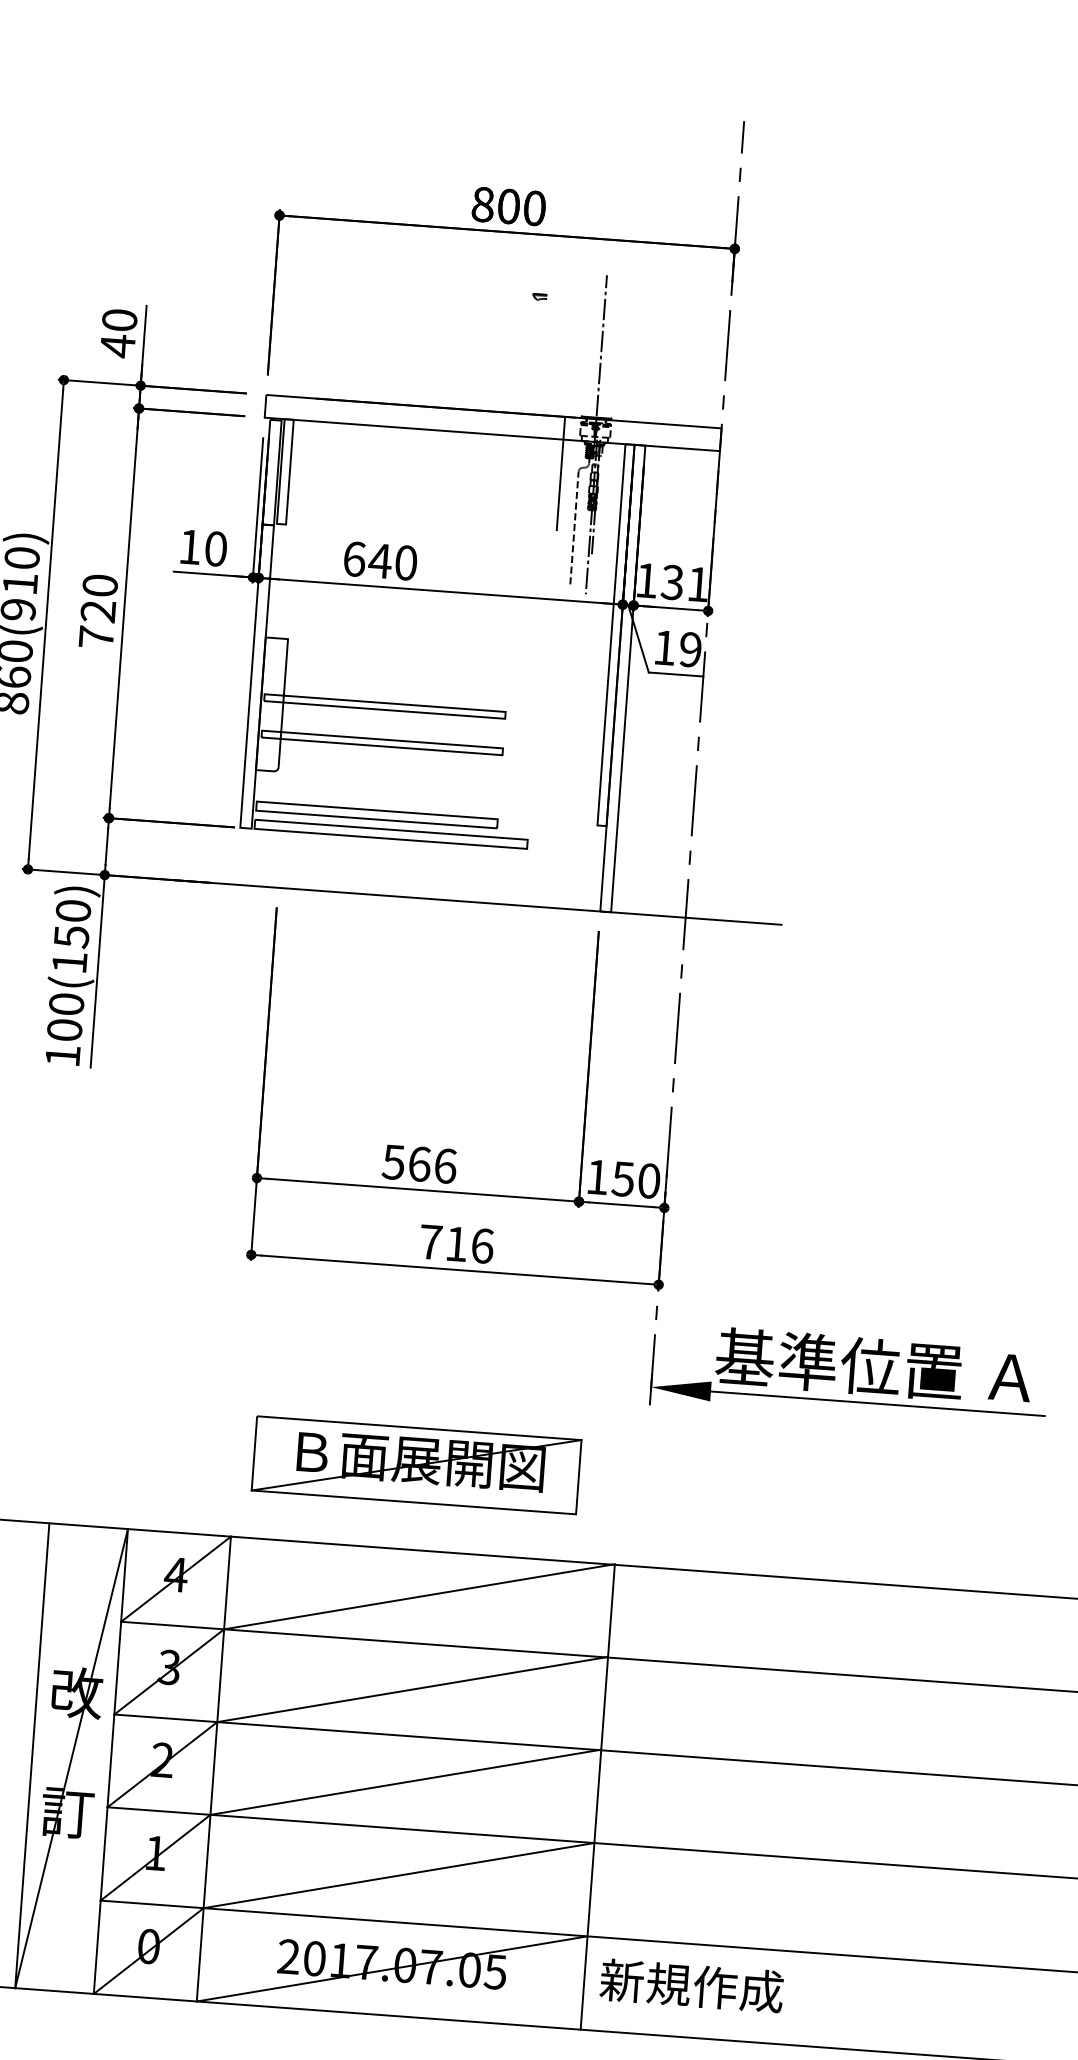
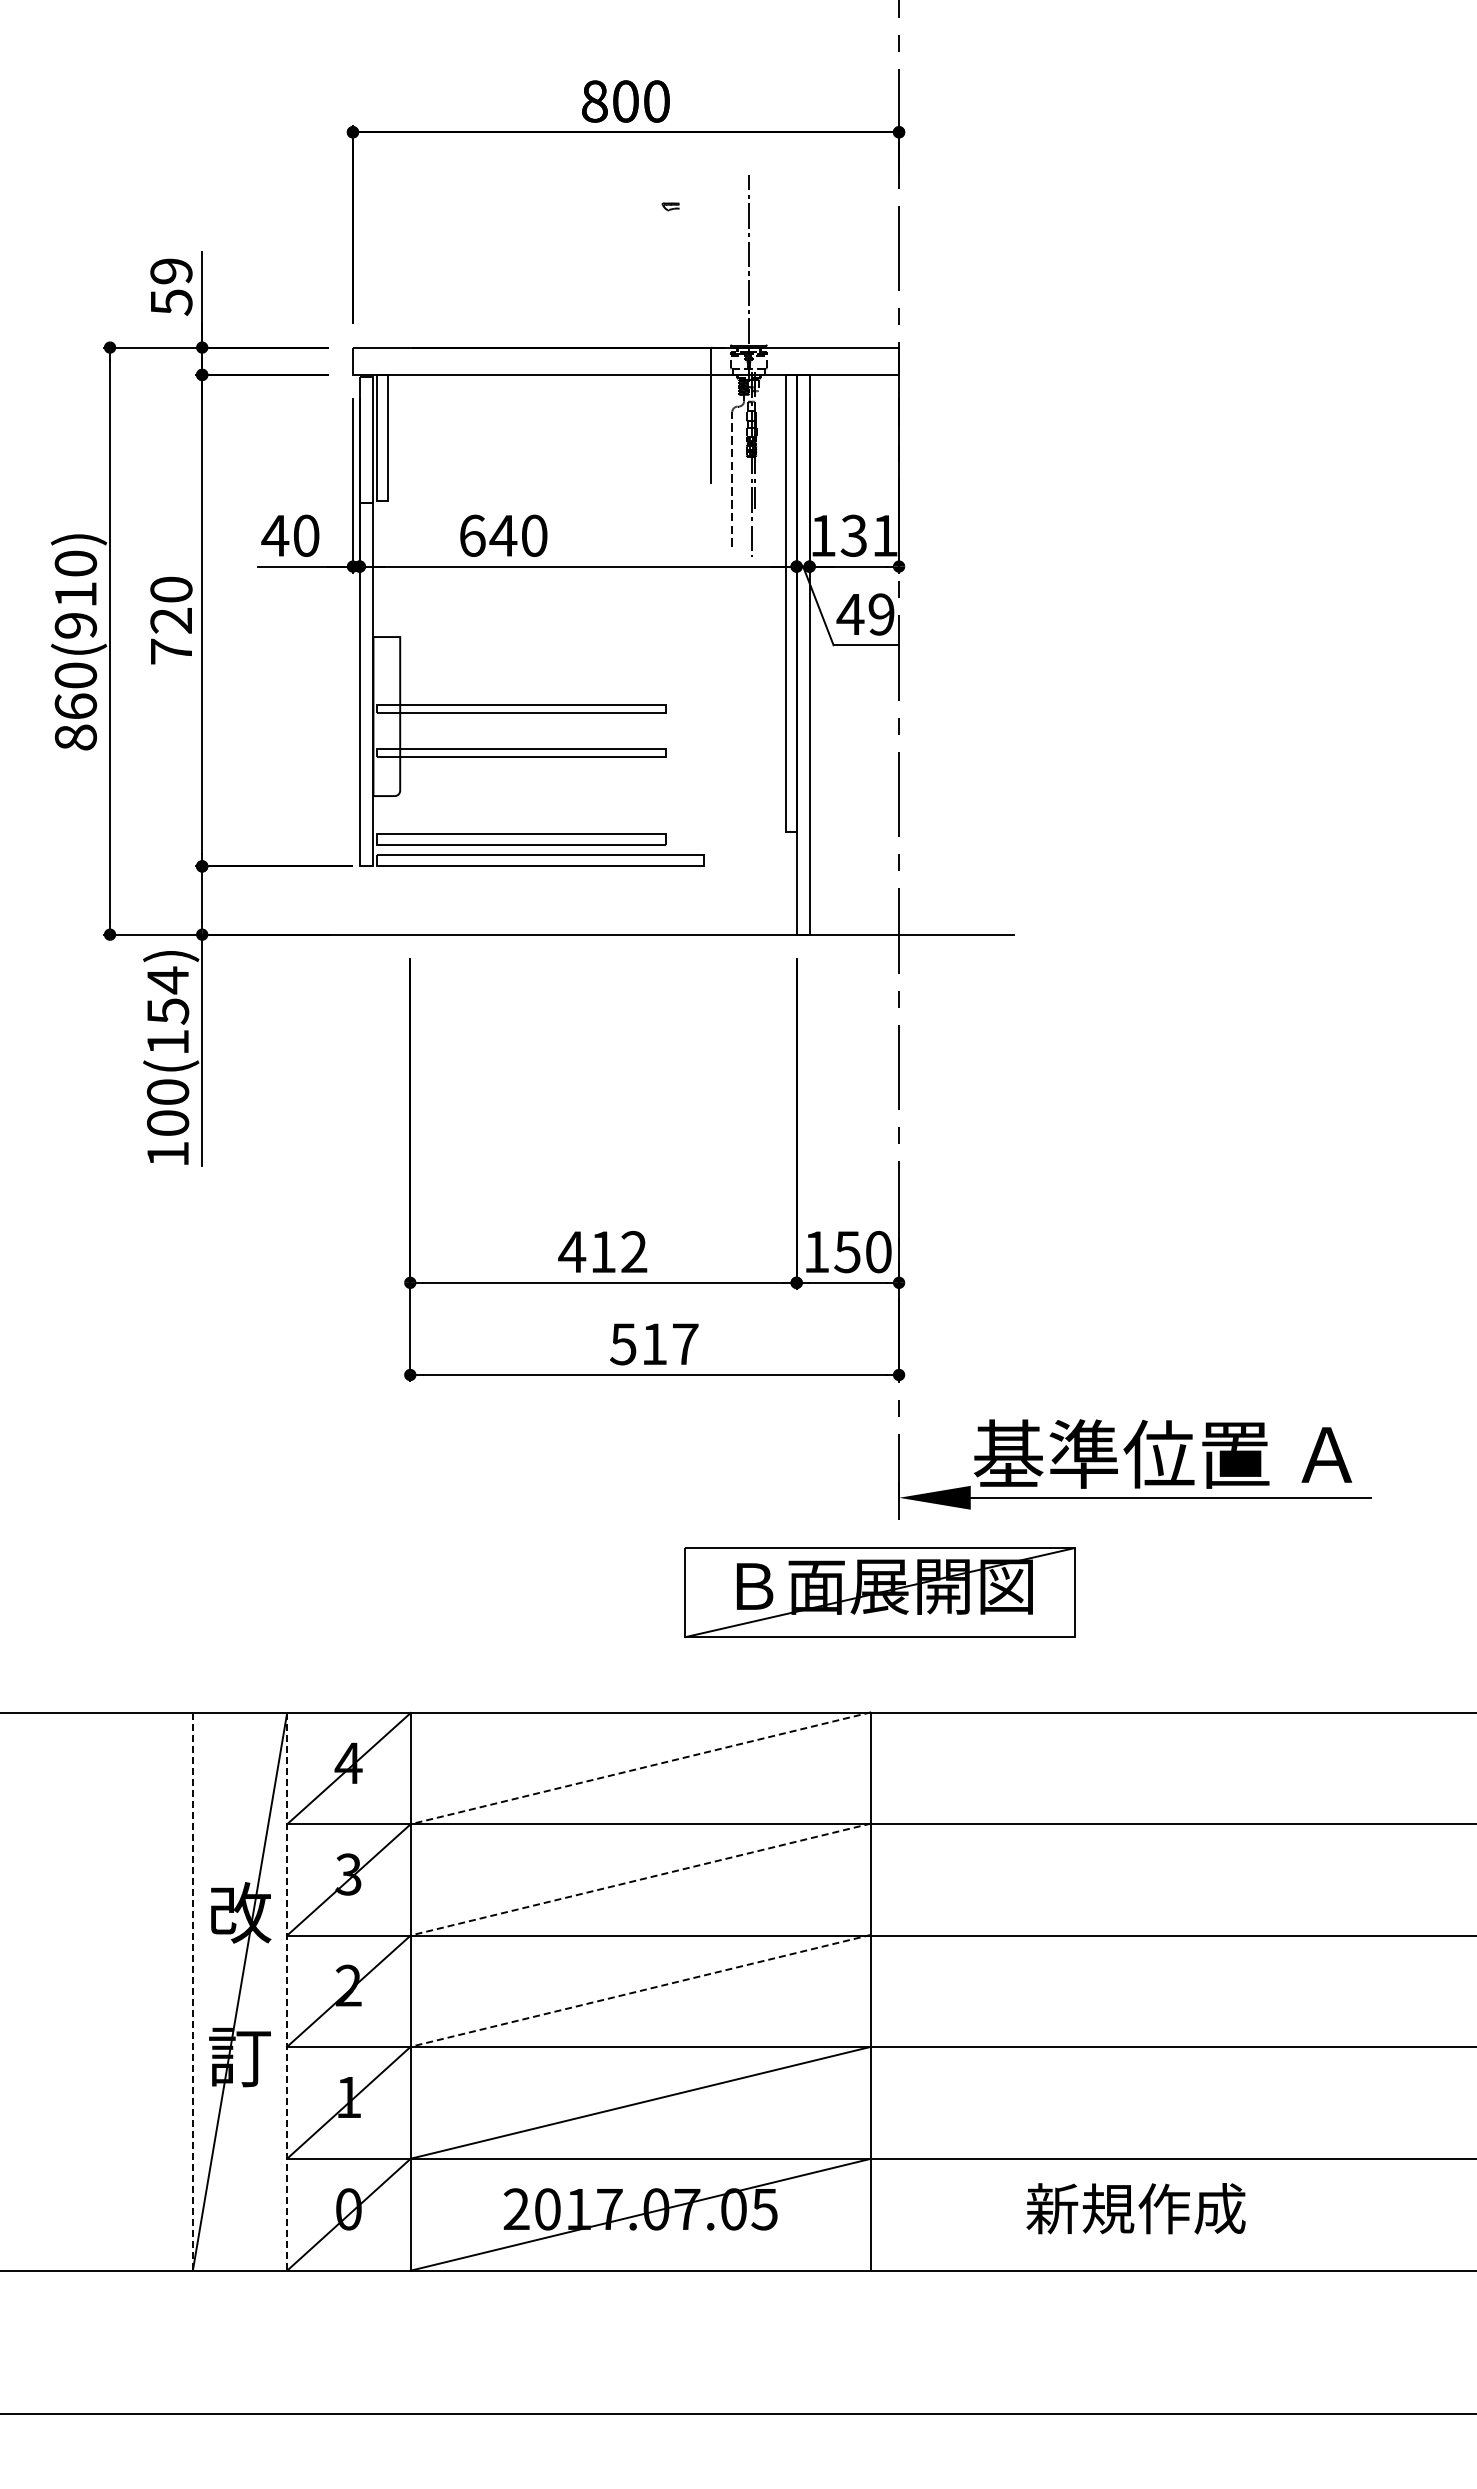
text: (118, 333) -> (171, 287), 40 -> 59
text: (190, 546) -> (275, 535), 10 -> 40
text: (664, 647) -> (850, 614), 19 -> 49
text: (73, 911) -> (167, 980), 100(150) -> 100(154)
text: (419, 1164) -> (602, 1252), 566 -> 412
text: (456, 1244) -> (654, 1344), 716 -> 517
part: (416, 1465) -> (879, 1592), moved
line: (419, 1596) -> (640, 1768), solid -> dashed
line: (412, 1689) -> (640, 1879), solid -> dashed
line: (32, 1755) -> (192, 1991), solid -> dashed
line: (111, 1761) -> (287, 1991), solid -> dashed
line: (405, 1782) -> (640, 1990), solid -> dashed
text: (691, 1985) -> (1135, 2208), moved

